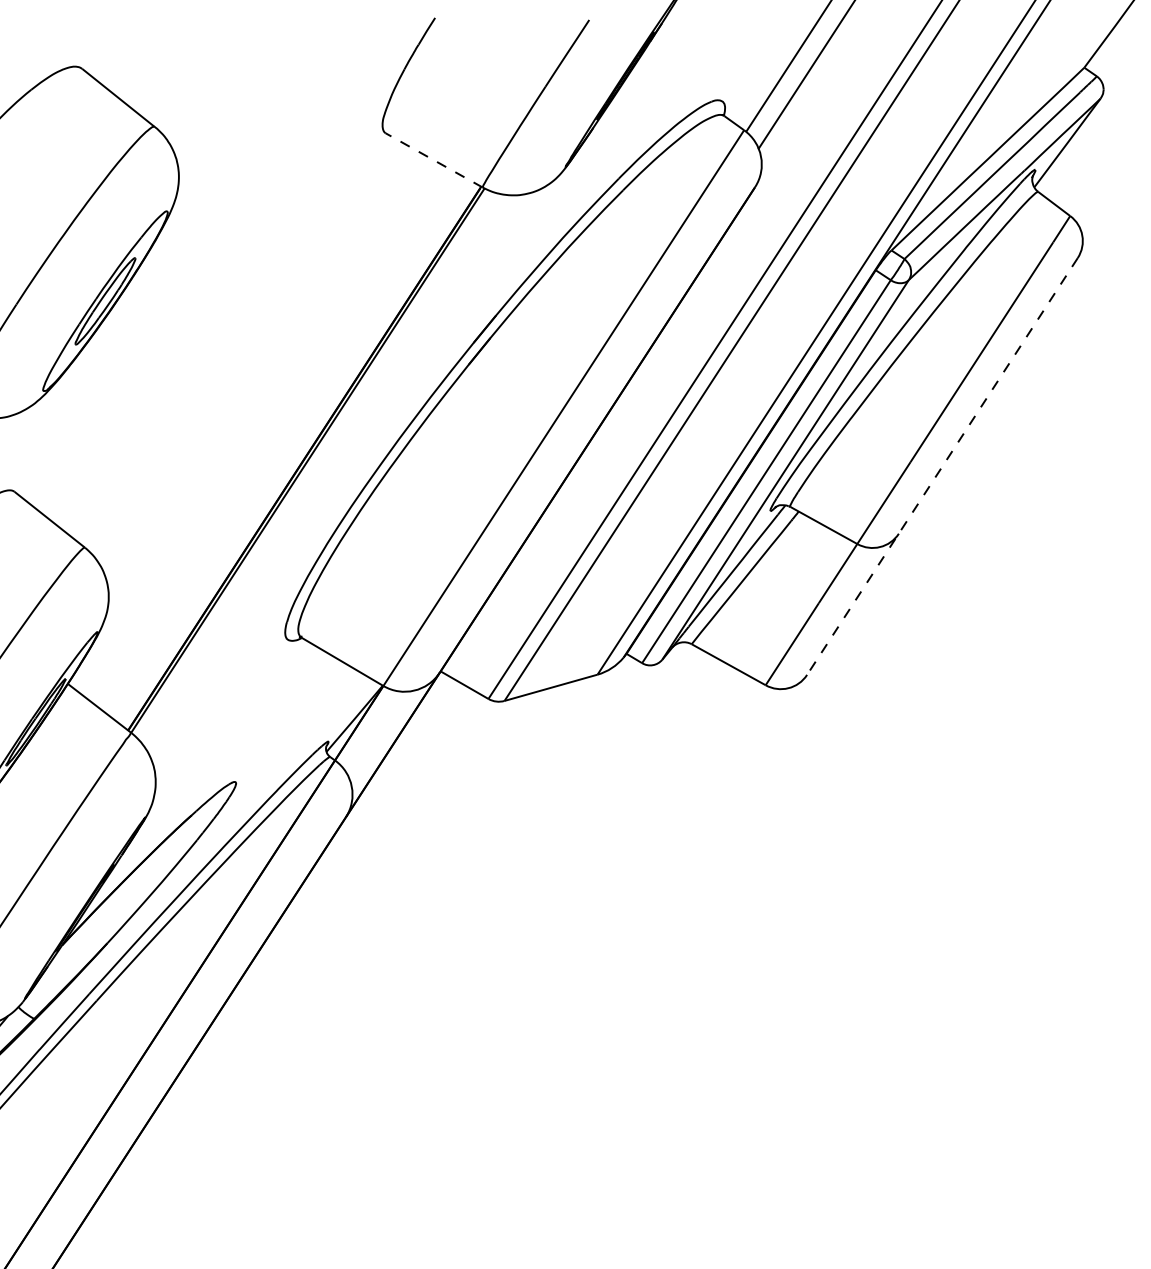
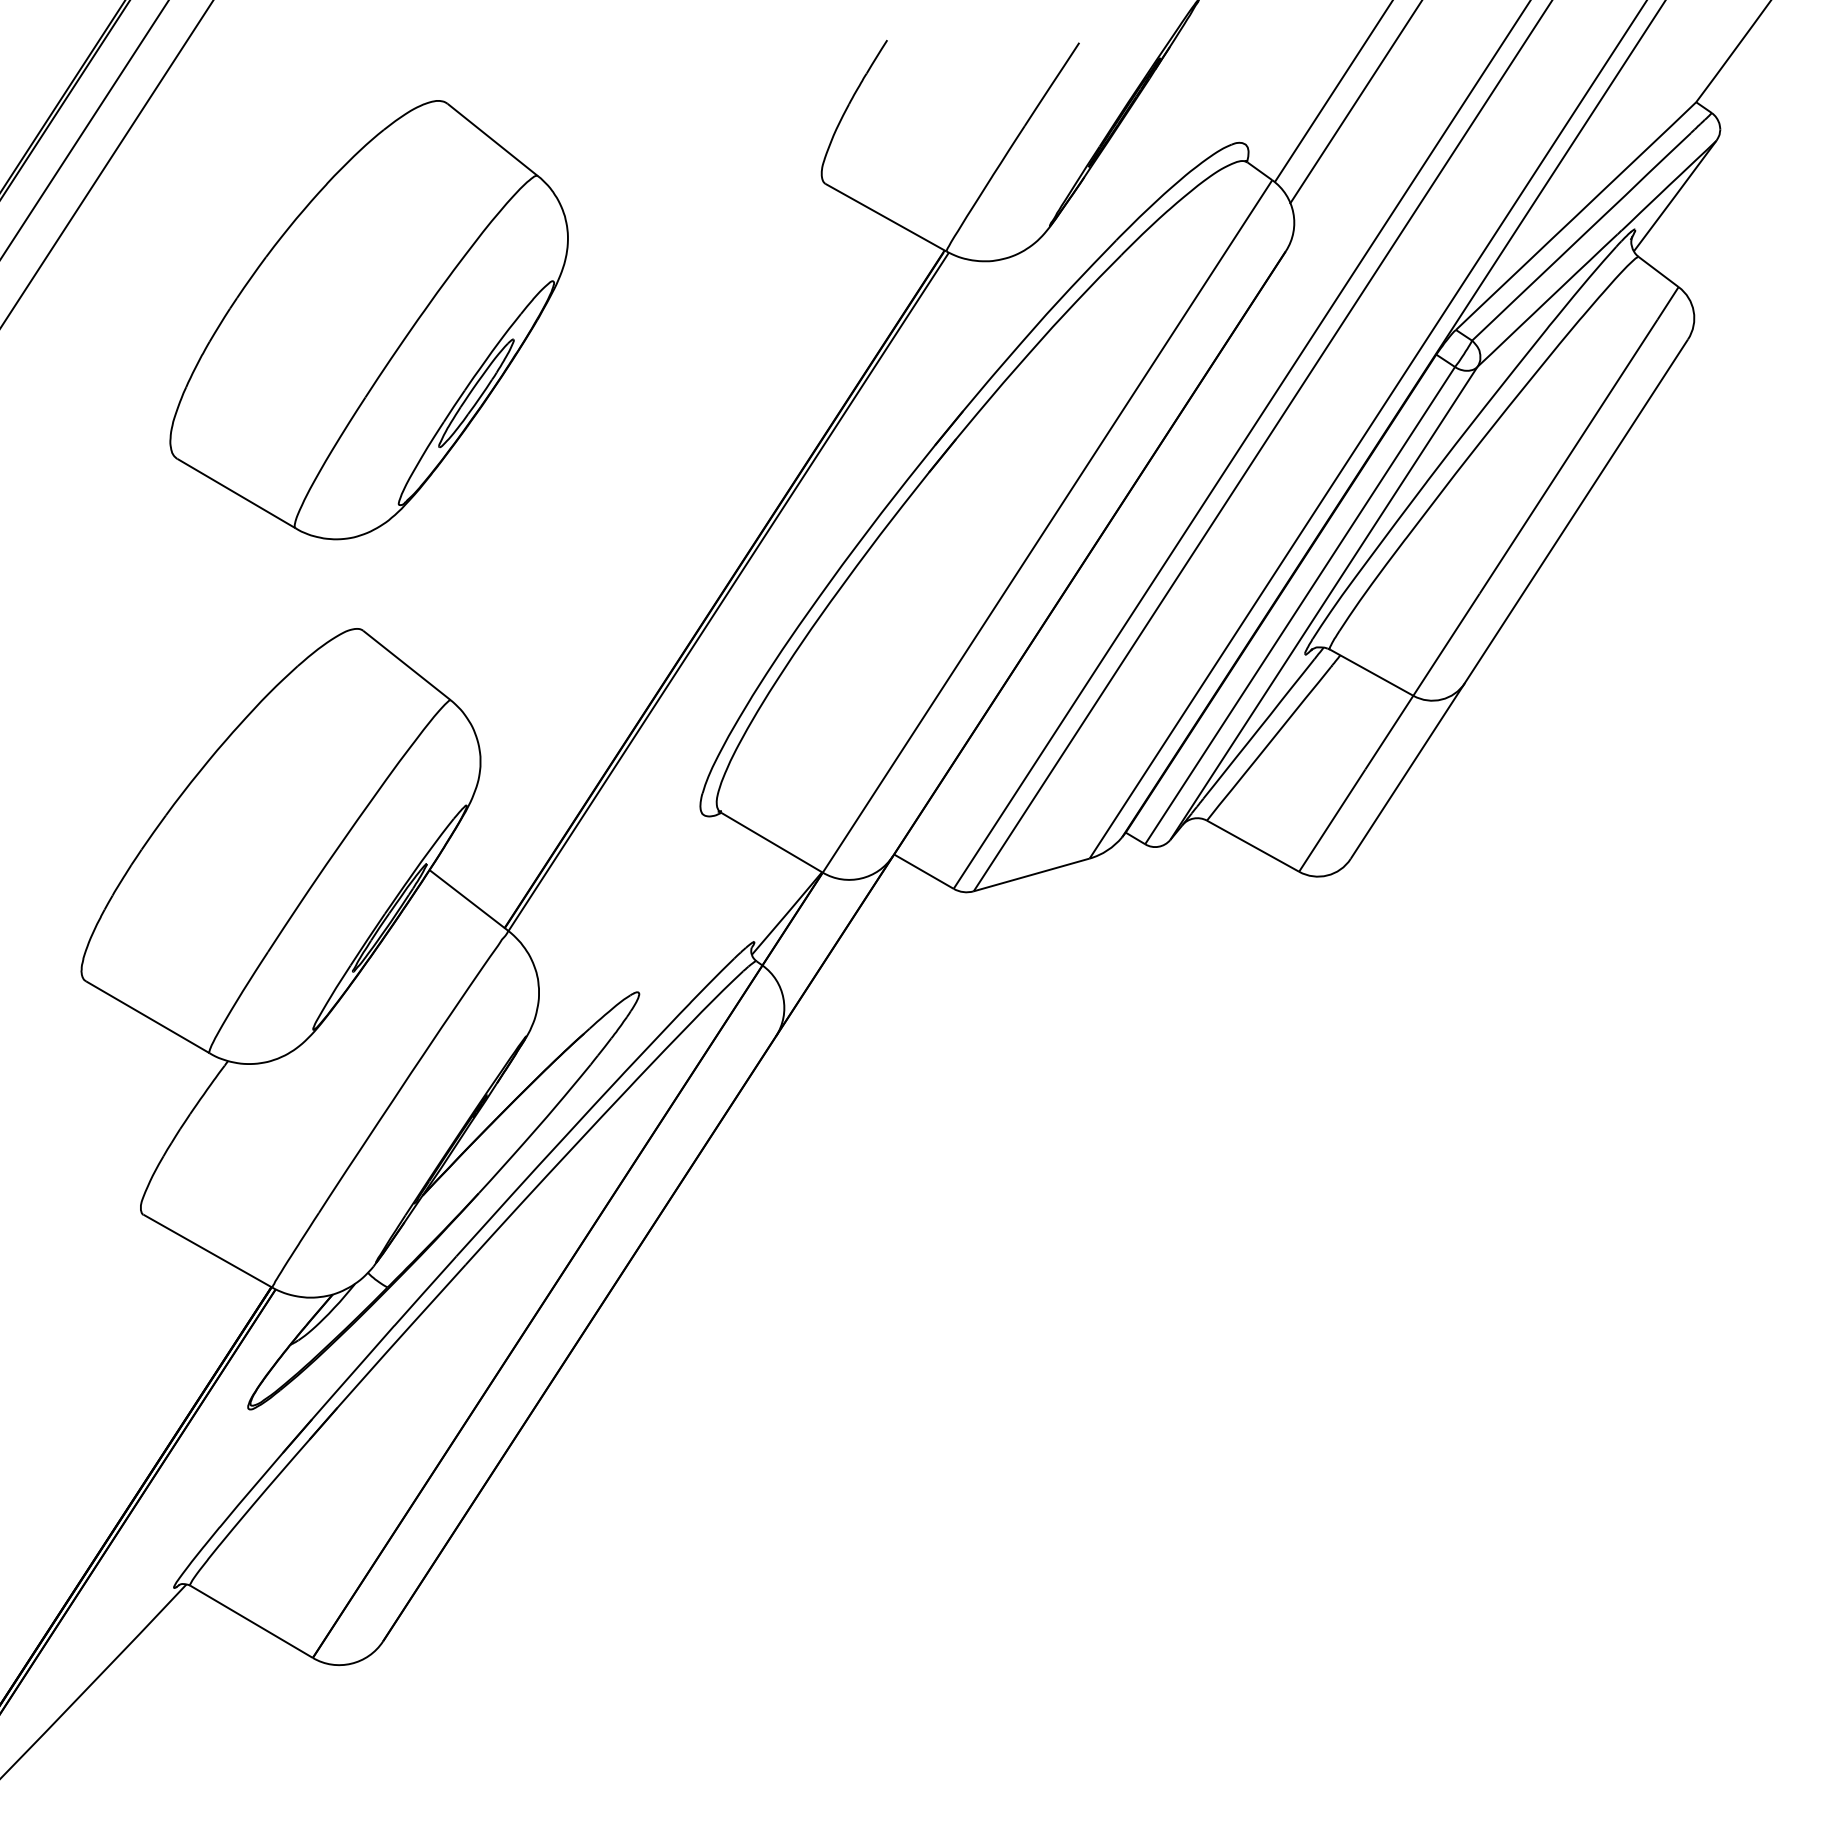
line: (433, 160) -> (885, 217), dashed -> solid
line: (942, 466) -> (1519, 599), dashed -> solid

